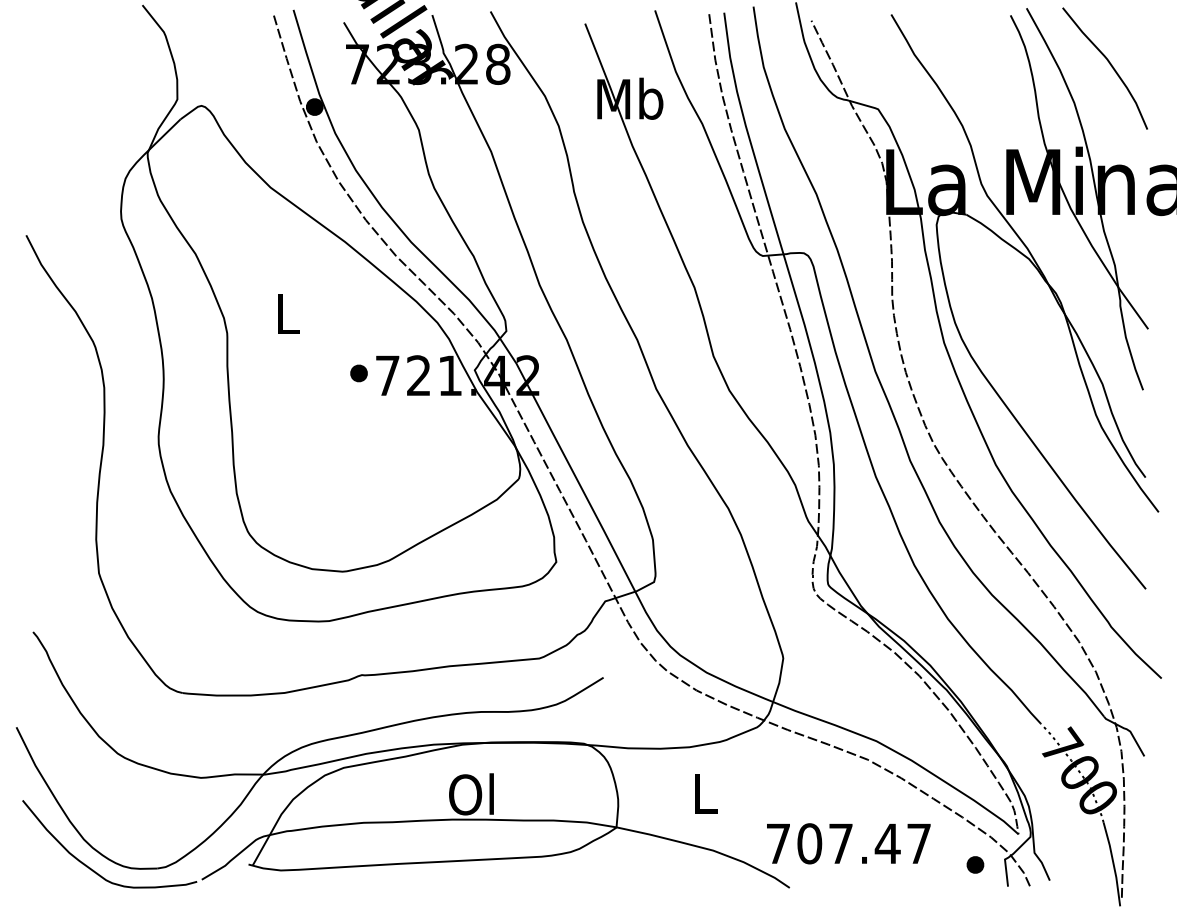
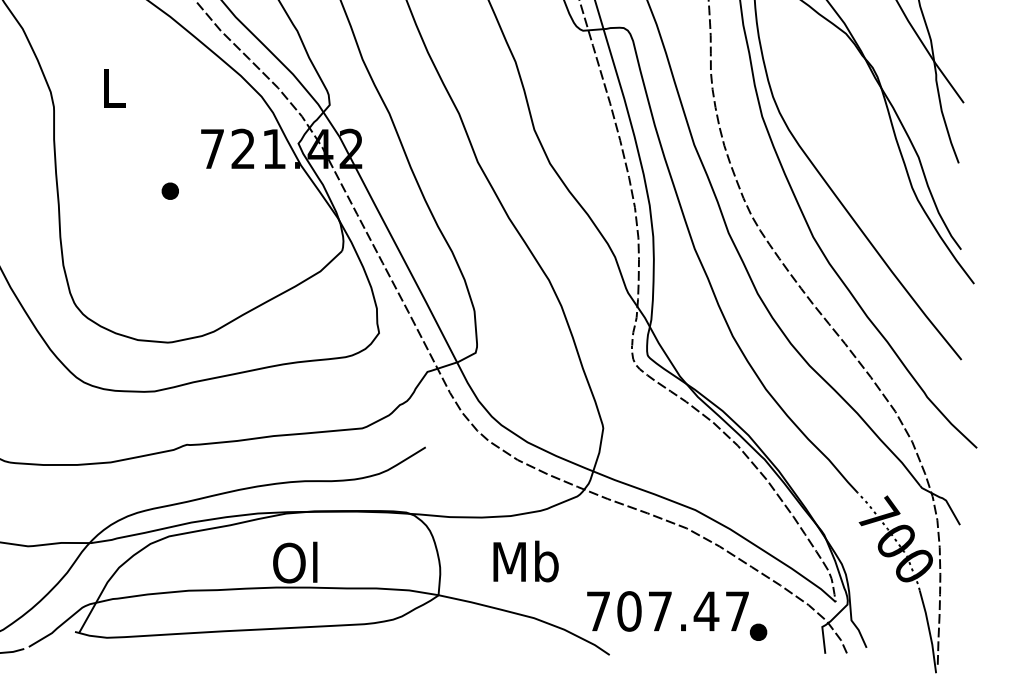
part: (358, 373) -> (169, 191), moved
text: (705, 793) -> (526, 561), L -> Mb
part: (975, 864) -> (758, 631), moved

